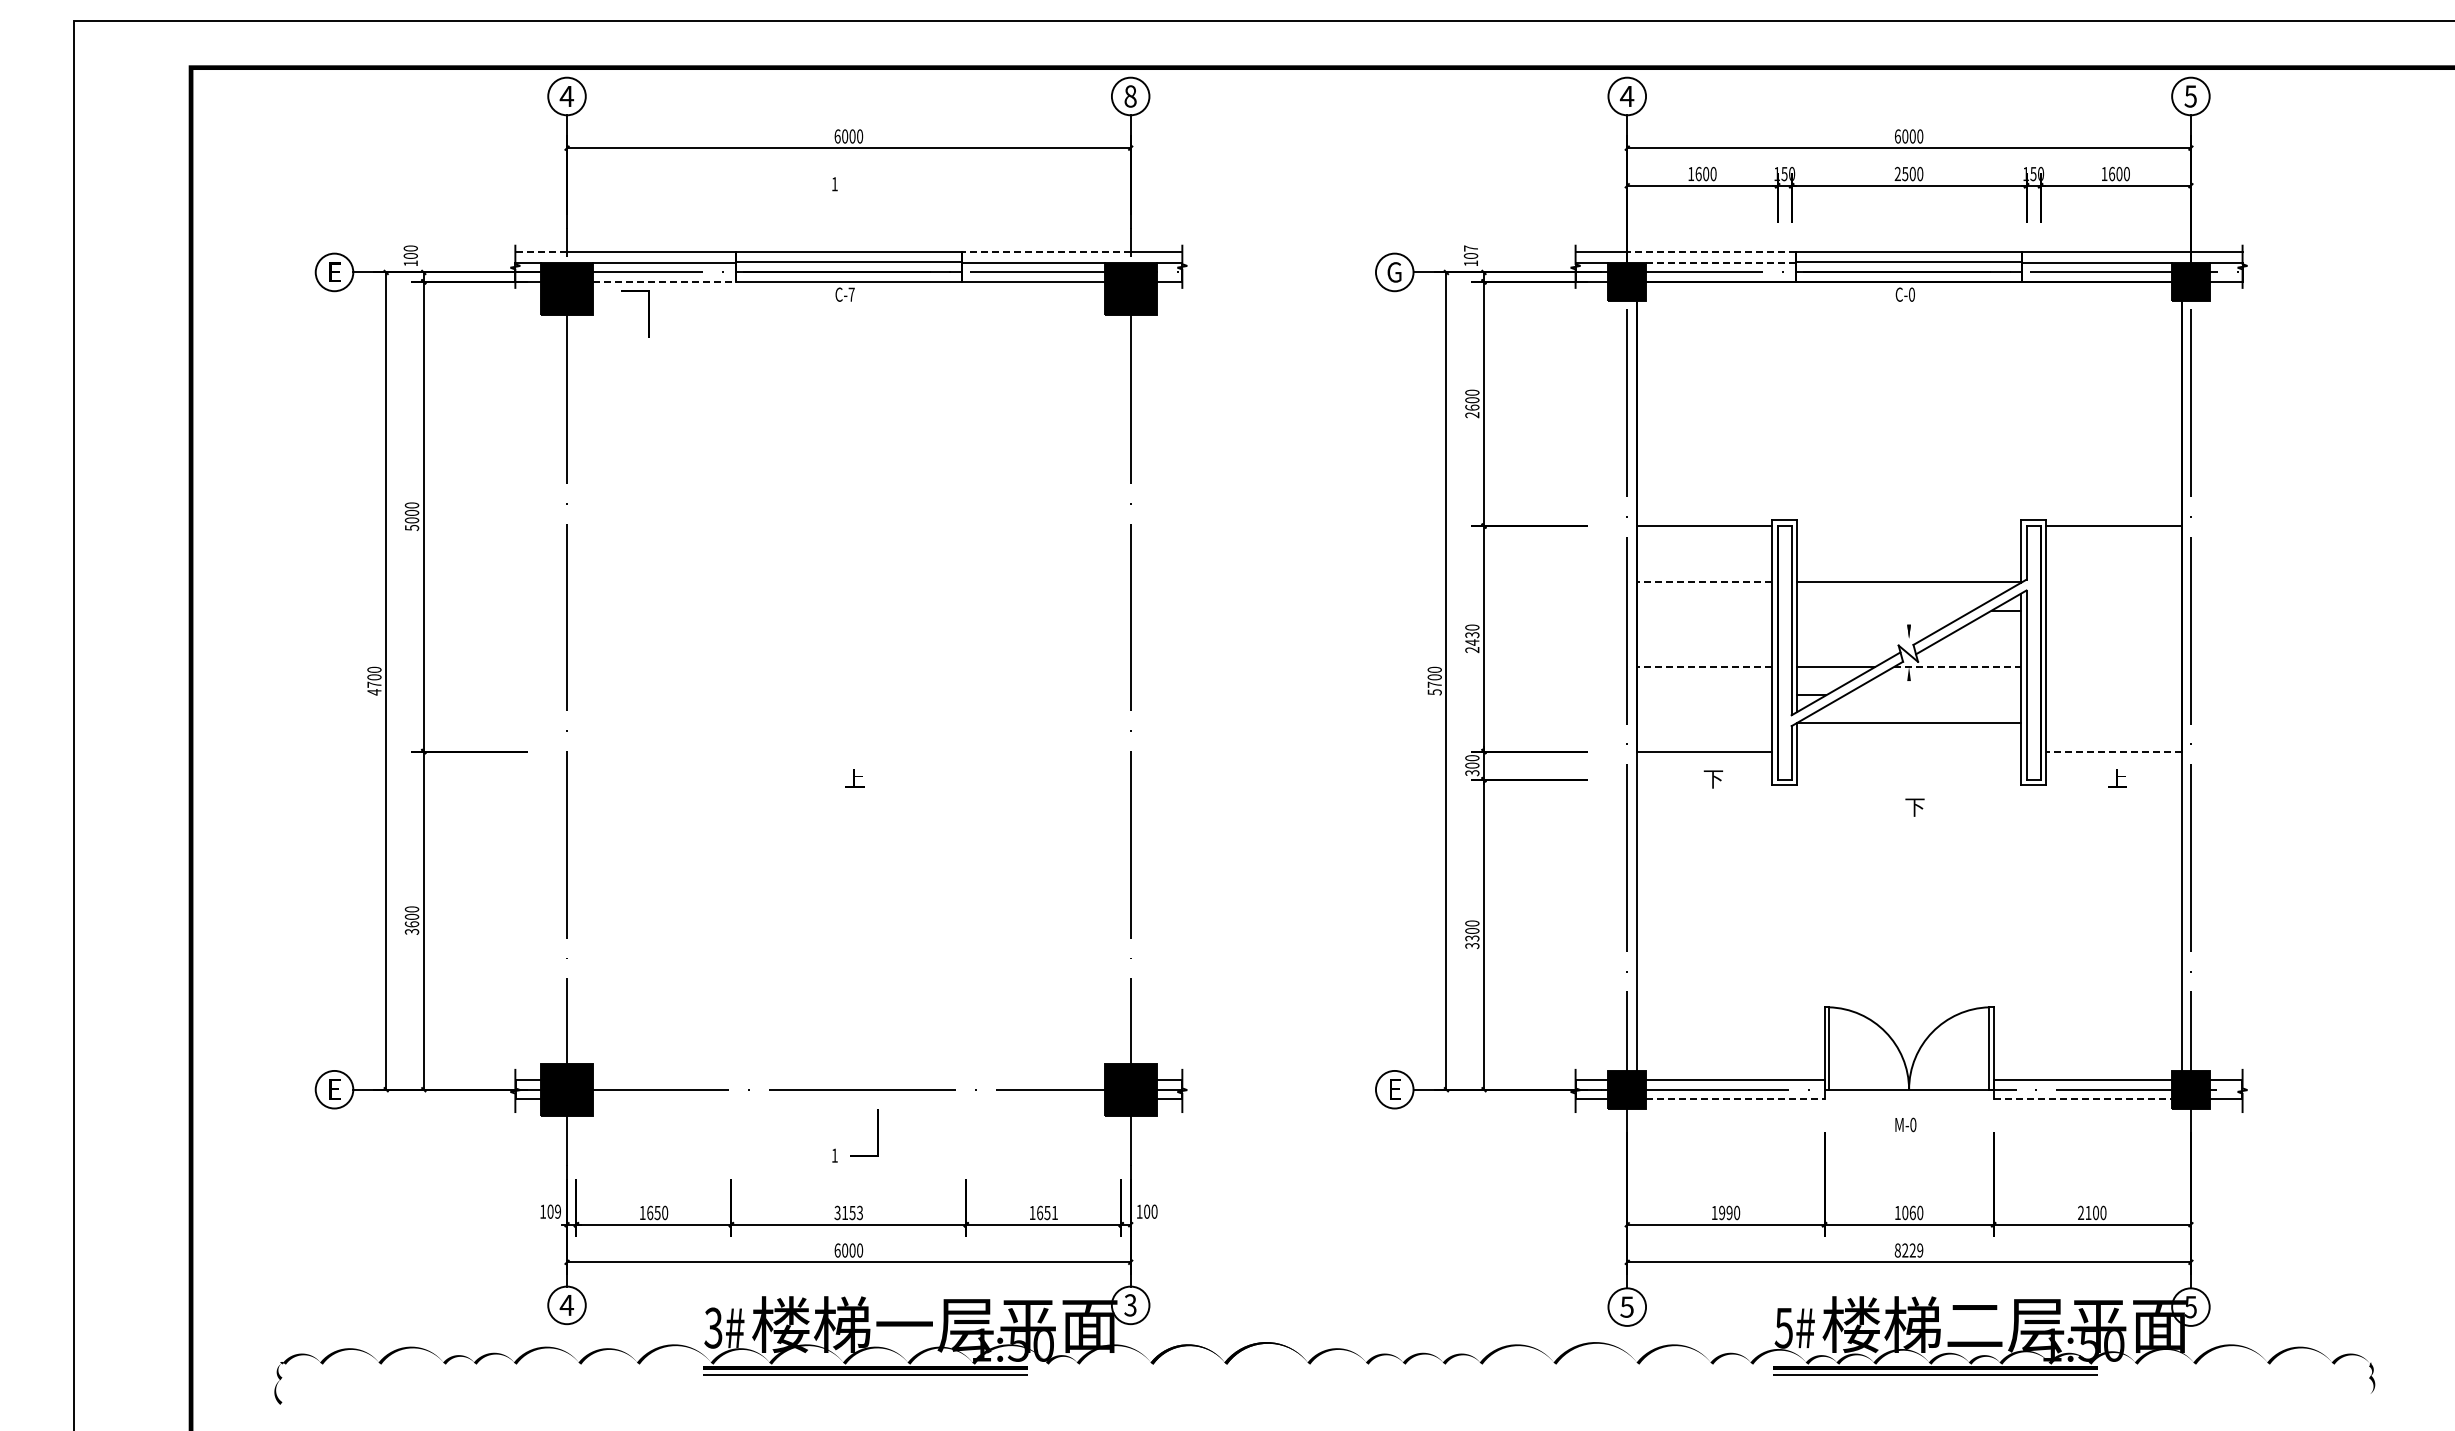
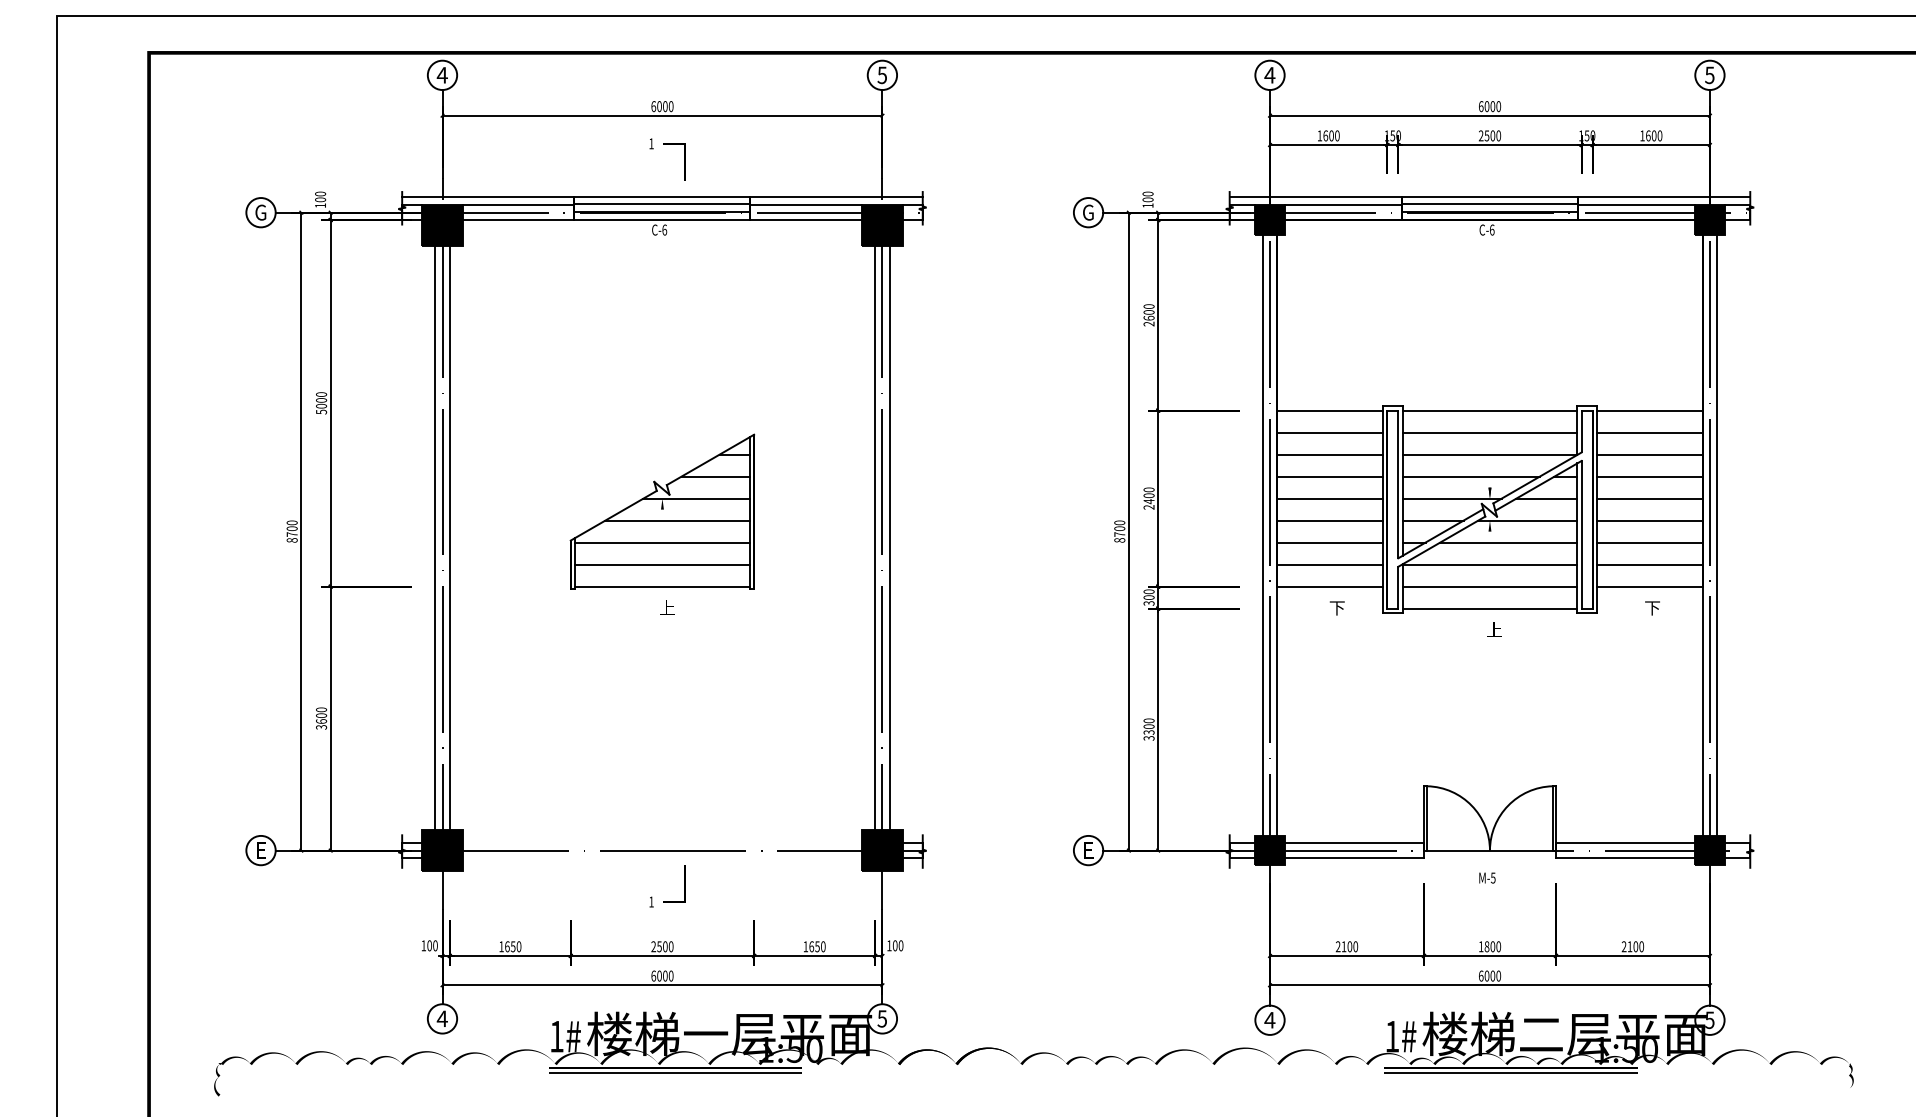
text: (1130, 96) -> (882, 75), 8 -> 5
text: (1470, 248) -> (1147, 194), 107 -> 100
line: (541, 251) -> (422, 196), dashed -> solid
line: (1046, 251) -> (816, 196), dashed -> solid
line: (1711, 251) -> (1335, 196), dashed -> solid
line: (1720, 263) -> (1342, 205), dashed -> solid
text: (334, 272) -> (261, 212), E -> G
line: (664, 281) -> (518, 219), dashed -> solid
text: (851, 294) -> (664, 229), C-7 -> C-6
text: (1912, 294) -> (1492, 229), C-0 -> C-6
line: (648, 313) -> (684, 161), moved
line: (1908, 526) -> (1489, 410), added
line: (1703, 554) -> (1329, 432), added
line: (1908, 554) -> (1489, 432), added
line: (2113, 554) -> (1649, 432), added
line: (1704, 582) -> (1330, 454), dashed -> solid
line: (2113, 582) -> (1649, 454), added
line: (1703, 610) -> (1329, 476), added
line: (1884, 610) -> (1470, 476), added
line: (2113, 610) -> (1649, 476), added
text: (1472, 635) -> (1149, 496), 2430 -> 2400
line: (1703, 638) -> (1329, 498), added
line: (1860, 638) -> (1452, 498), added
line: (1981, 638) -> (1546, 498), added
line: (2113, 638) -> (1649, 498), added
part: (848, 654) -> (662, 510), added
line: (1704, 666) -> (1330, 520), dashed -> solid
line: (1957, 666) -> (1527, 520), dashed -> solid
line: (2113, 666) -> (1649, 520), added
line: (1617, 685) -> (1262, 535), added
line: (2200, 685) -> (1717, 535), added
line: (557, 688) -> (435, 537), added
line: (576, 688) -> (449, 537), added
line: (1121, 688) -> (875, 537), added
line: (1140, 688) -> (890, 537), added
text: (374, 692) -> (292, 540), 4700 -> 8700
text: (1434, 692) -> (1119, 540), 5700 -> 8700
line: (1703, 695) -> (1329, 542), added
line: (1932, 695) -> (1508, 542), added
line: (2113, 695) -> (1649, 542), added
line: (1703, 723) -> (1329, 564), added
line: (2113, 723) -> (1649, 564), added
line: (1908, 751) -> (1489, 586), added
line: (2113, 751) -> (1649, 586), dashed -> solid
text: (2116, 778) -> (1651, 607), 上 -> 下
line: (1908, 779) -> (1489, 608), added
text: (1914, 806) -> (1494, 629), 下 -> 上
line: (1735, 1099) -> (1354, 858), dashed -> solid
line: (2083, 1099) -> (1626, 858), dashed -> solid
text: (1913, 1124) -> (1493, 877), M-0 -> M-5
text: (557, 1211) -> (435, 945), 109 -> 100
text: (848, 1212) -> (662, 946), 3153 -> 2500
text: (1054, 1212) -> (822, 946), 1651 -> 1650
text: (1721, 1212) -> (1343, 946), 1990 -> 2100
text: (1908, 1212) -> (1489, 946), 1060 -> 1800
text: (1908, 1250) -> (1489, 976), 8229 -> 6000
text: (1130, 1305) -> (882, 1018), 3 -> 5
text: (1626, 1306) -> (1269, 1019), 5 -> 4
text: (713, 1327) -> (556, 1036), 3# -> 1#
text: (1783, 1328) -> (1391, 1036), 5# -> 1#

